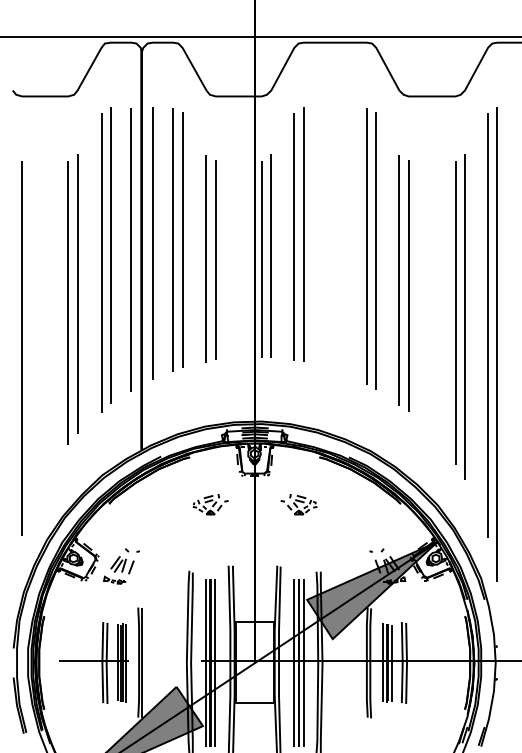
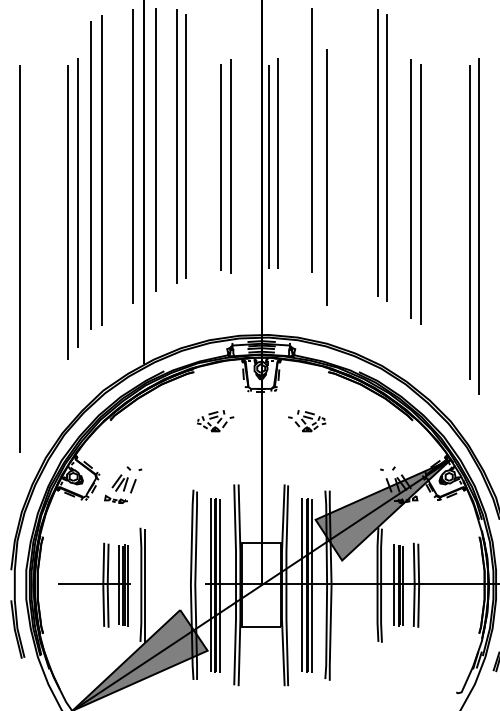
line: (293, 236) -> (326, 177), moved
line: (110, 255) -> (90, 175), moved
line: (205, 258) -> (229, 165), moved

